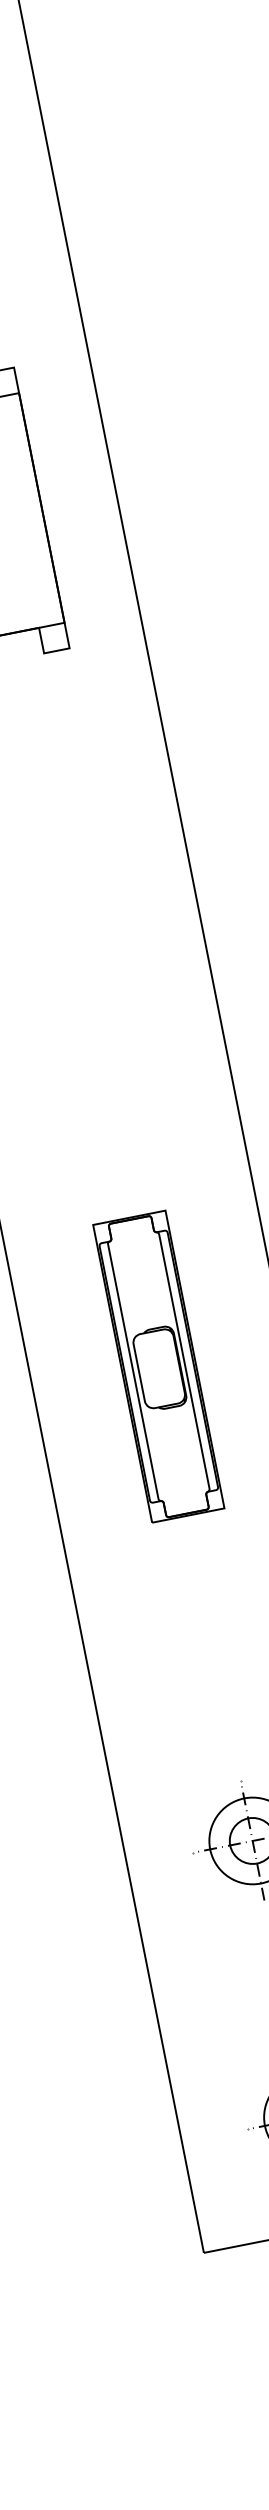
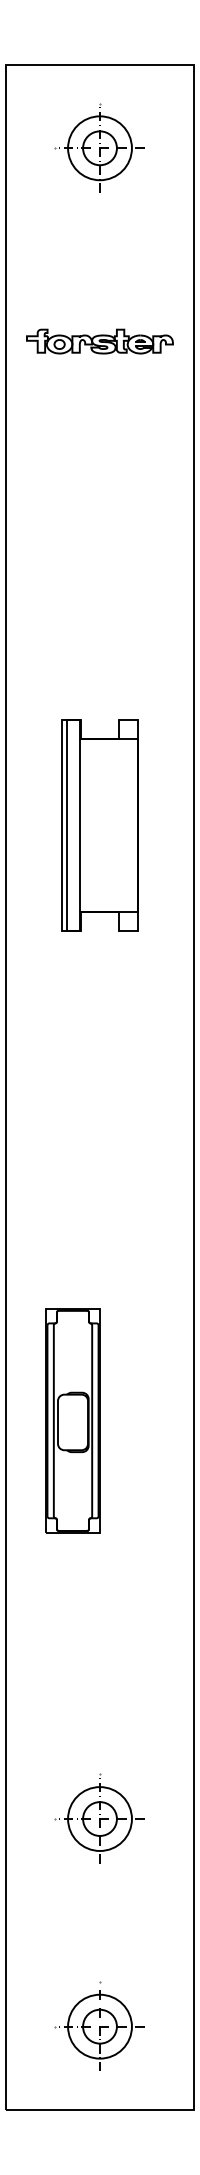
part: (158, 1366) -> (72, 1420), moved

